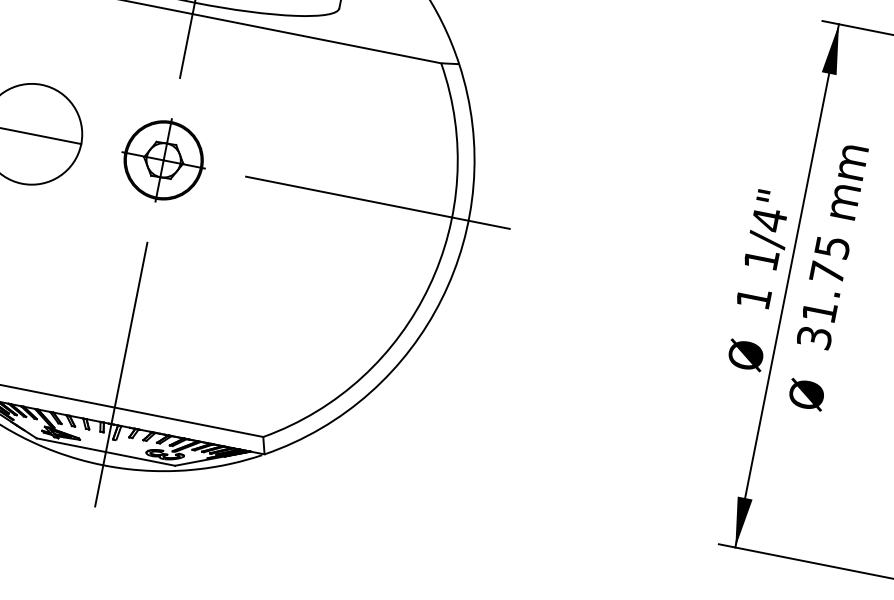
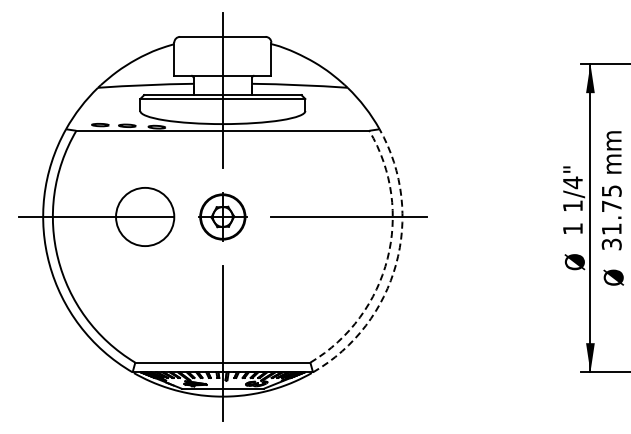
arc: (429, 286) -> (387, 258), solid -> dashed
arc: (442, 299) -> (396, 264), solid -> dashed

